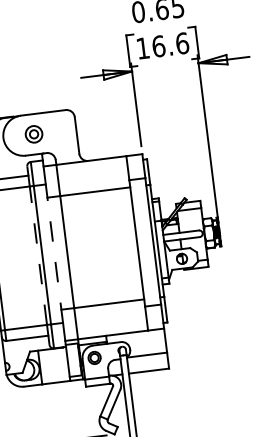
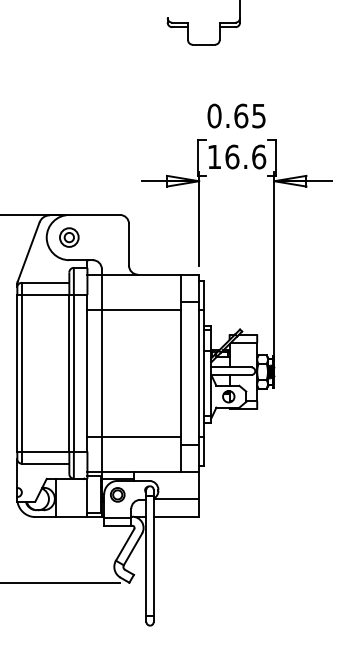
part: (34, 134) -> (69, 237), moved
line: (54, 253) -> (87, 372), dashed -> solid
line: (38, 255) -> (69, 372), dashed -> solid

